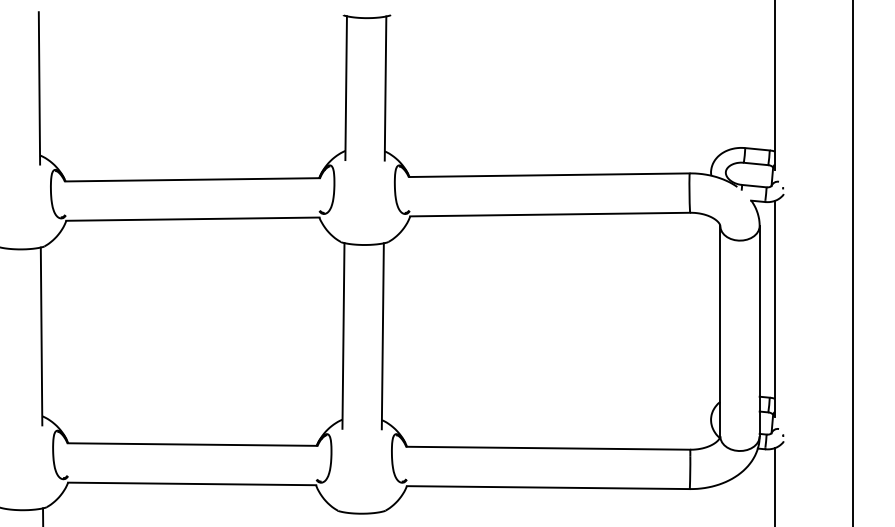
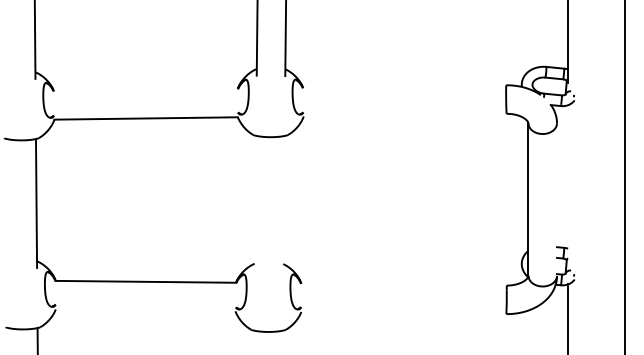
line: (549, 175) -> (404, 86), removed
line: (192, 179) -> (145, 89), removed
line: (550, 214) -> (405, 115), removed
line: (774, 308) -> (567, 183), removed
line: (759, 331) -> (556, 199), removed
line: (343, 335) -> (255, 202), removed
line: (382, 336) -> (283, 203), removed
line: (548, 447) -> (403, 283), removed
line: (192, 483) -> (145, 310), removed
line: (547, 487) -> (403, 312), removed

